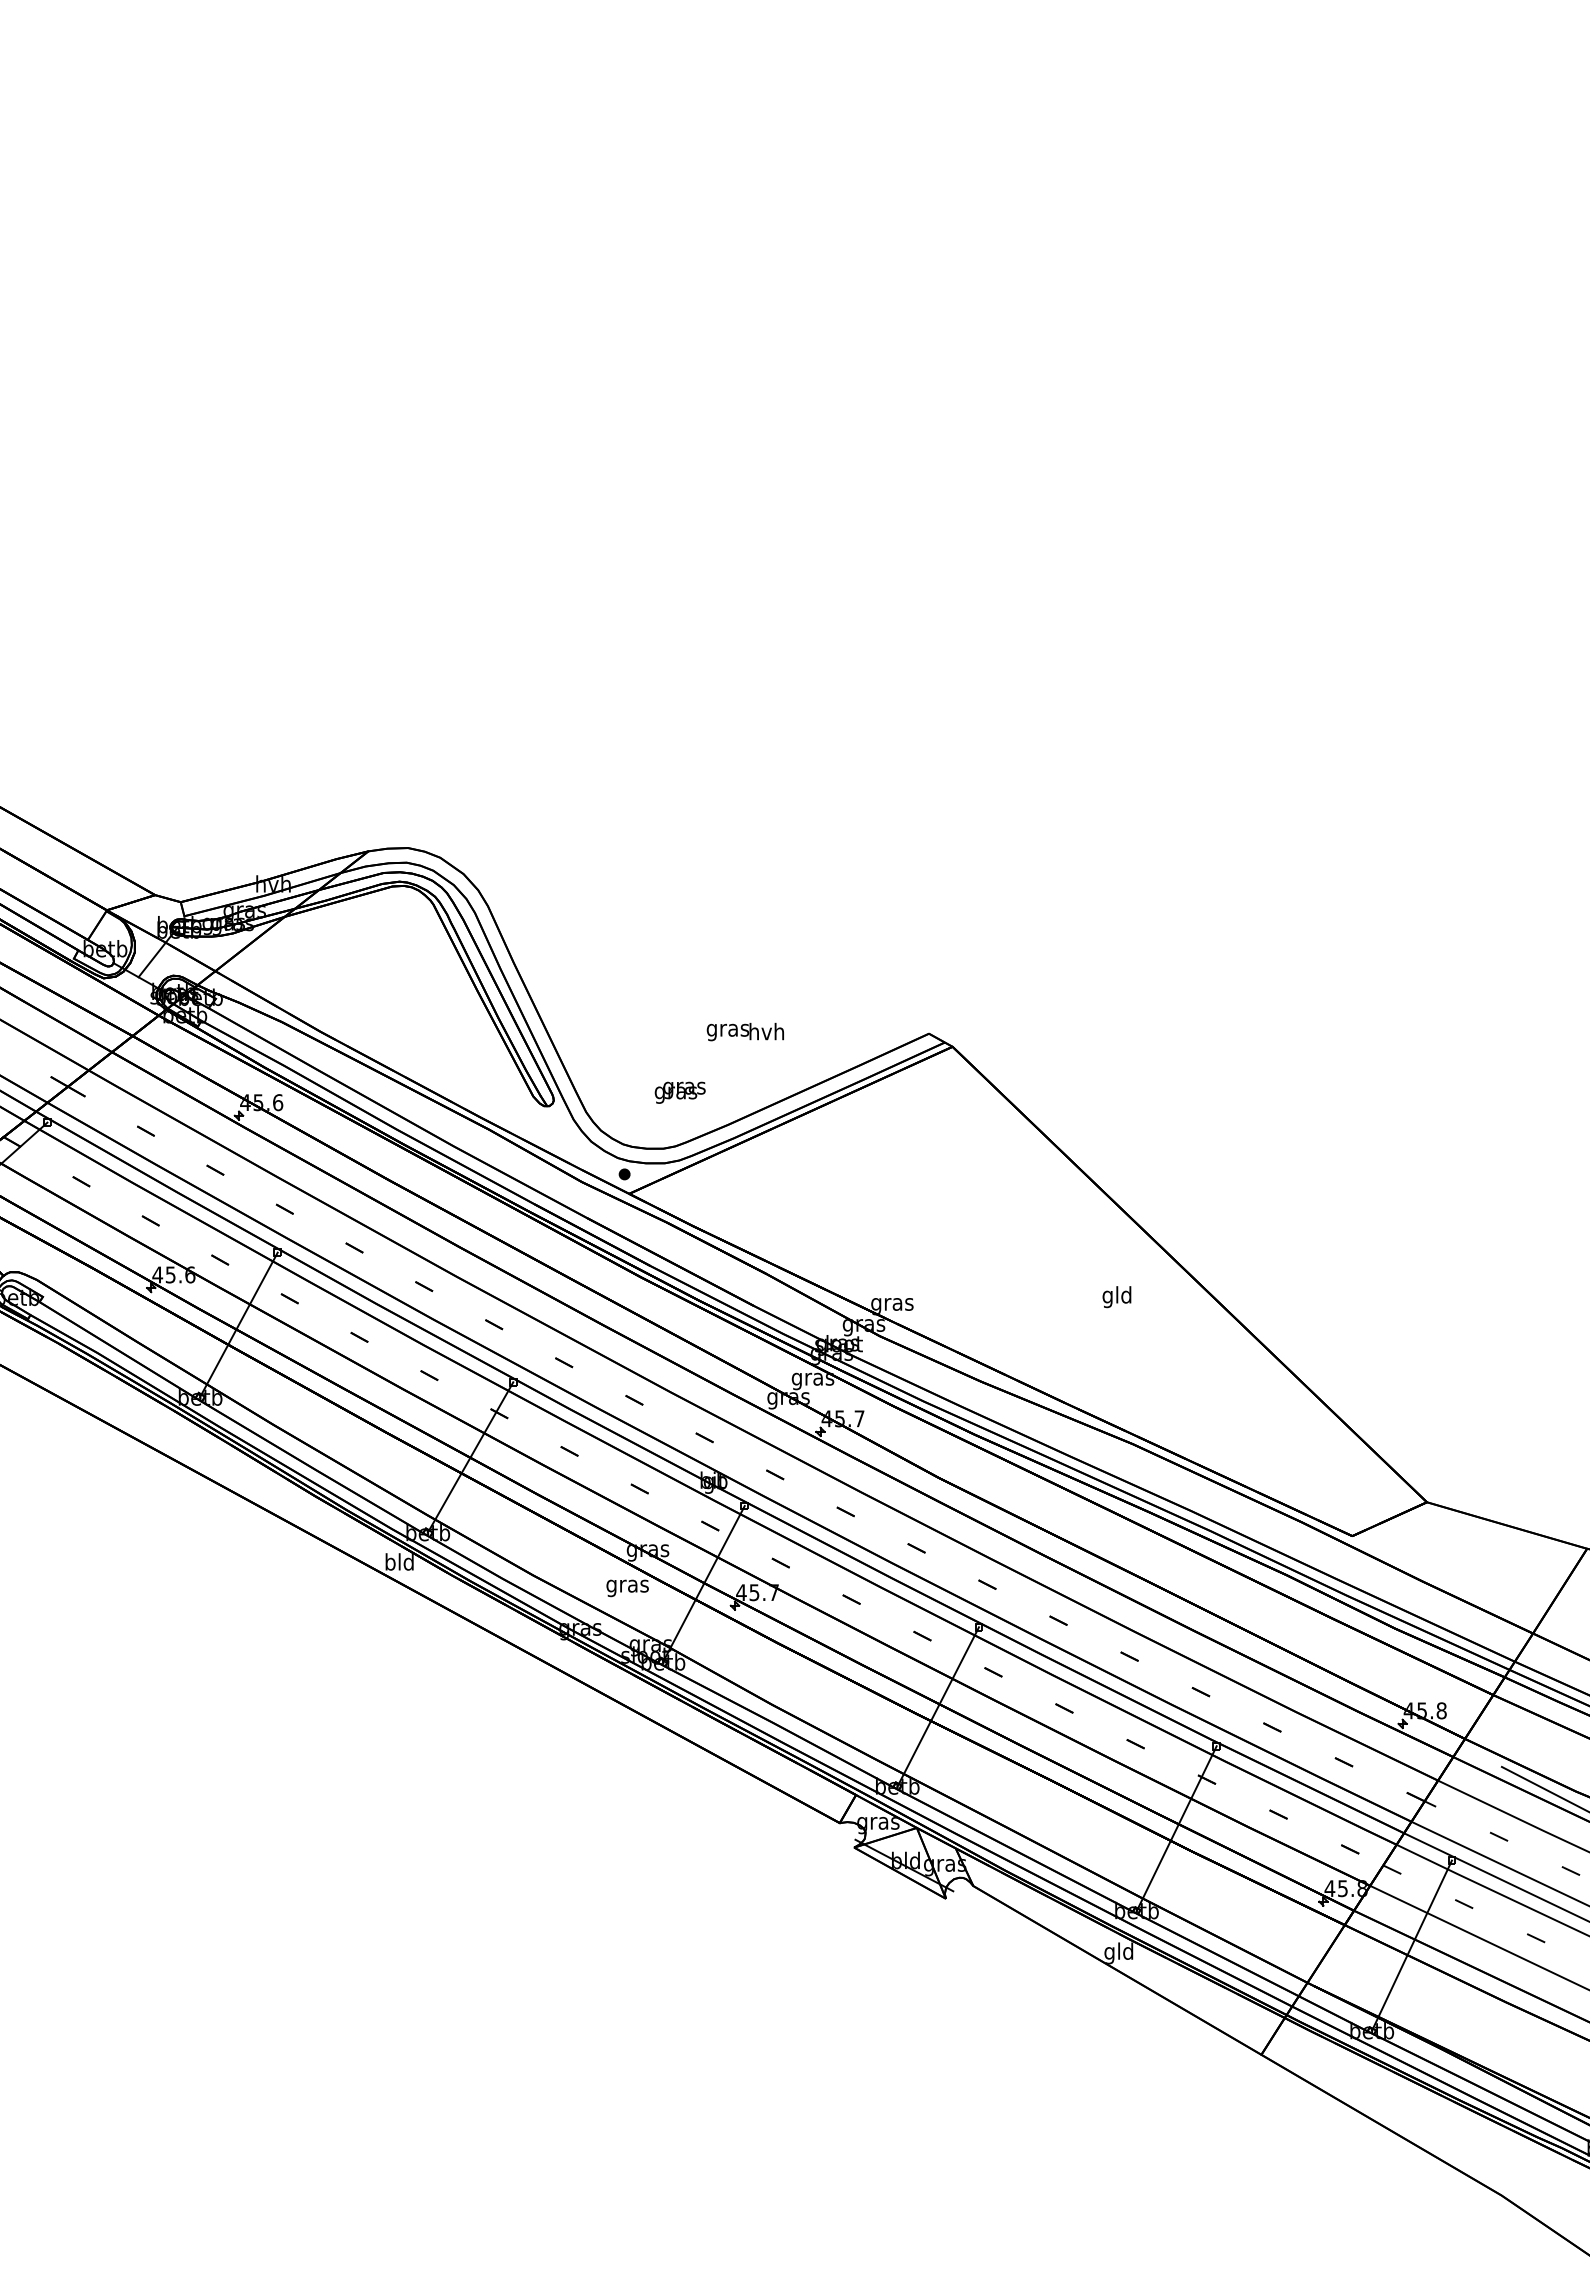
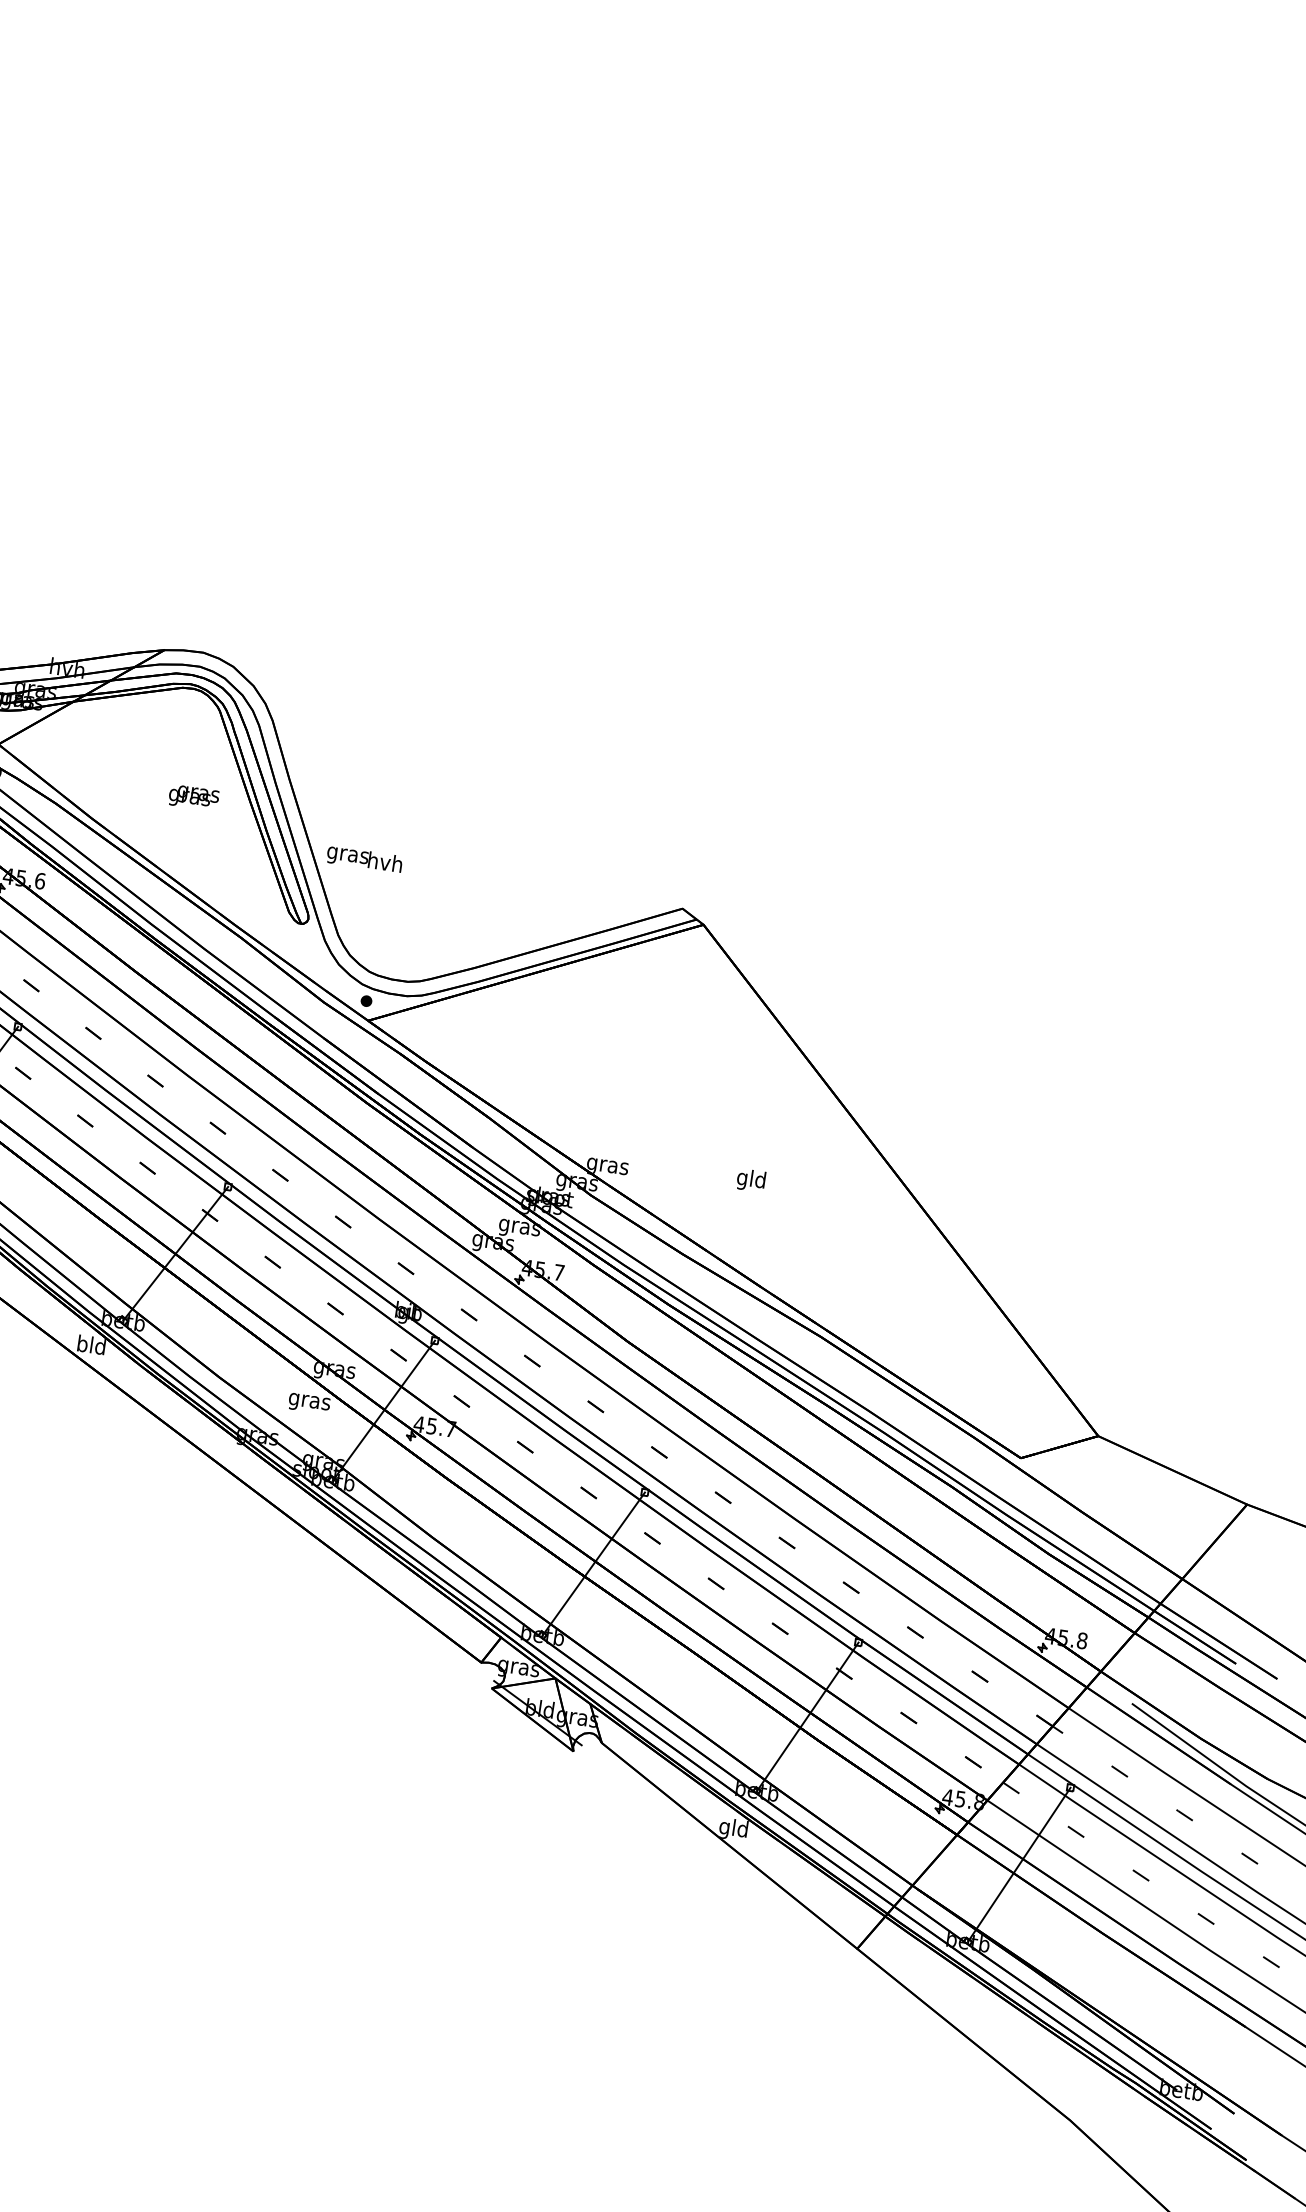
text: (744, 1031) -> (363, 858), moved
text: (679, 1092) -> (193, 797), moved
text: (1116, 1297) -> (750, 1180), moved

